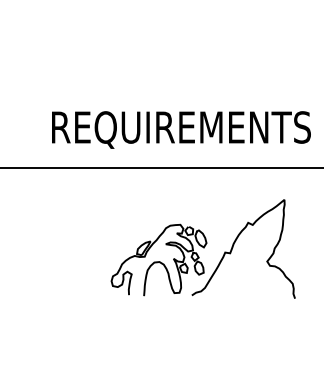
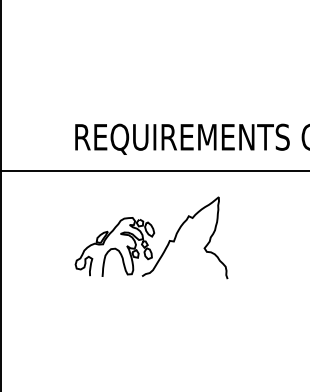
part: (203, 248) -> (151, 237), moved

